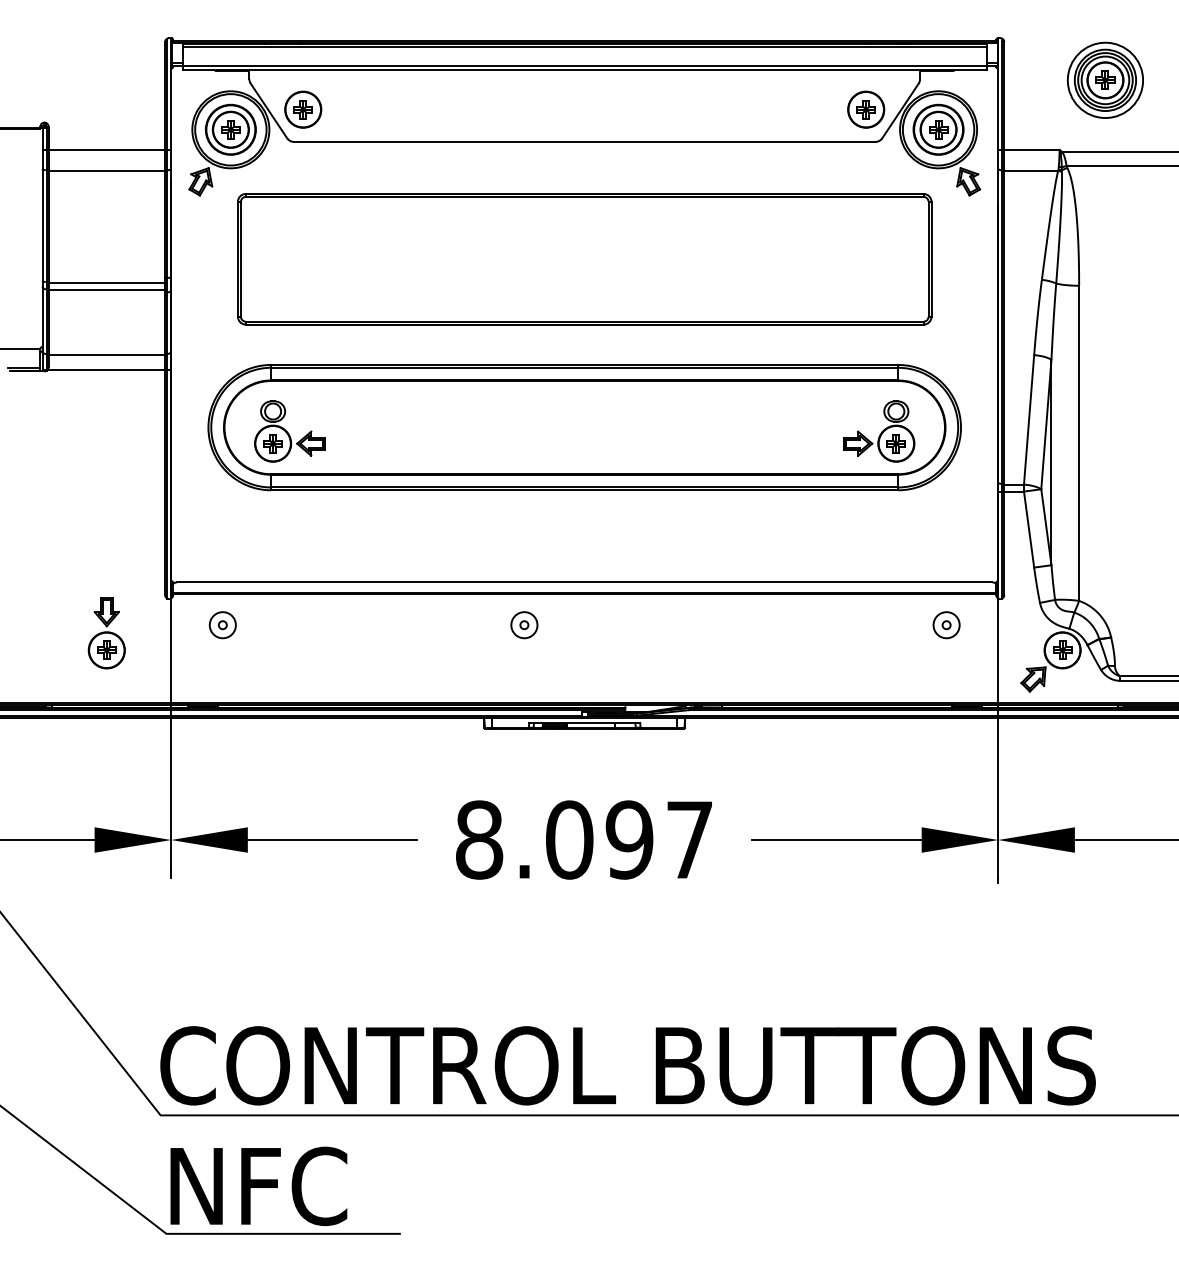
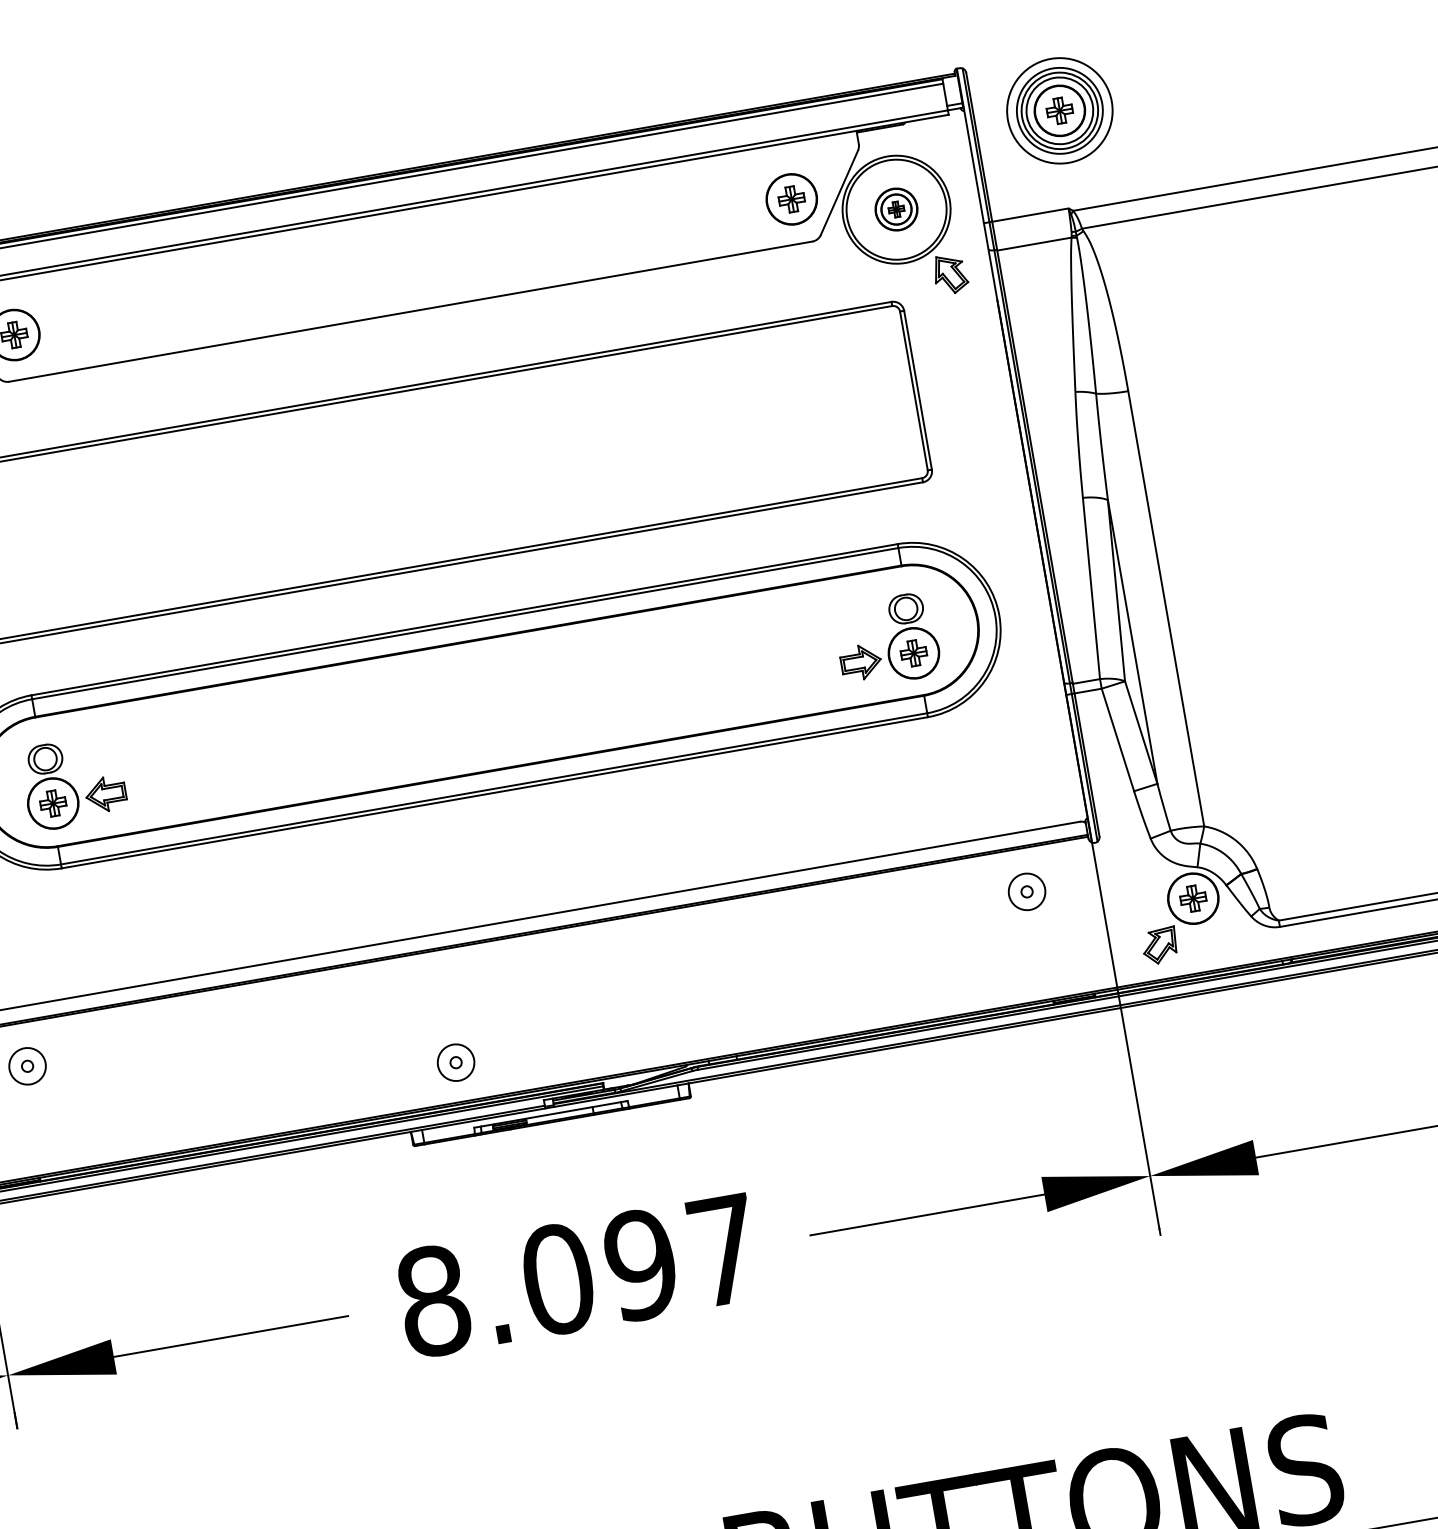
part: (1104, 79) -> (1058, 109), moved
part: (938, 129) -> (896, 209), size x0.6
part: (524, 625) -> (456, 1063), moved

